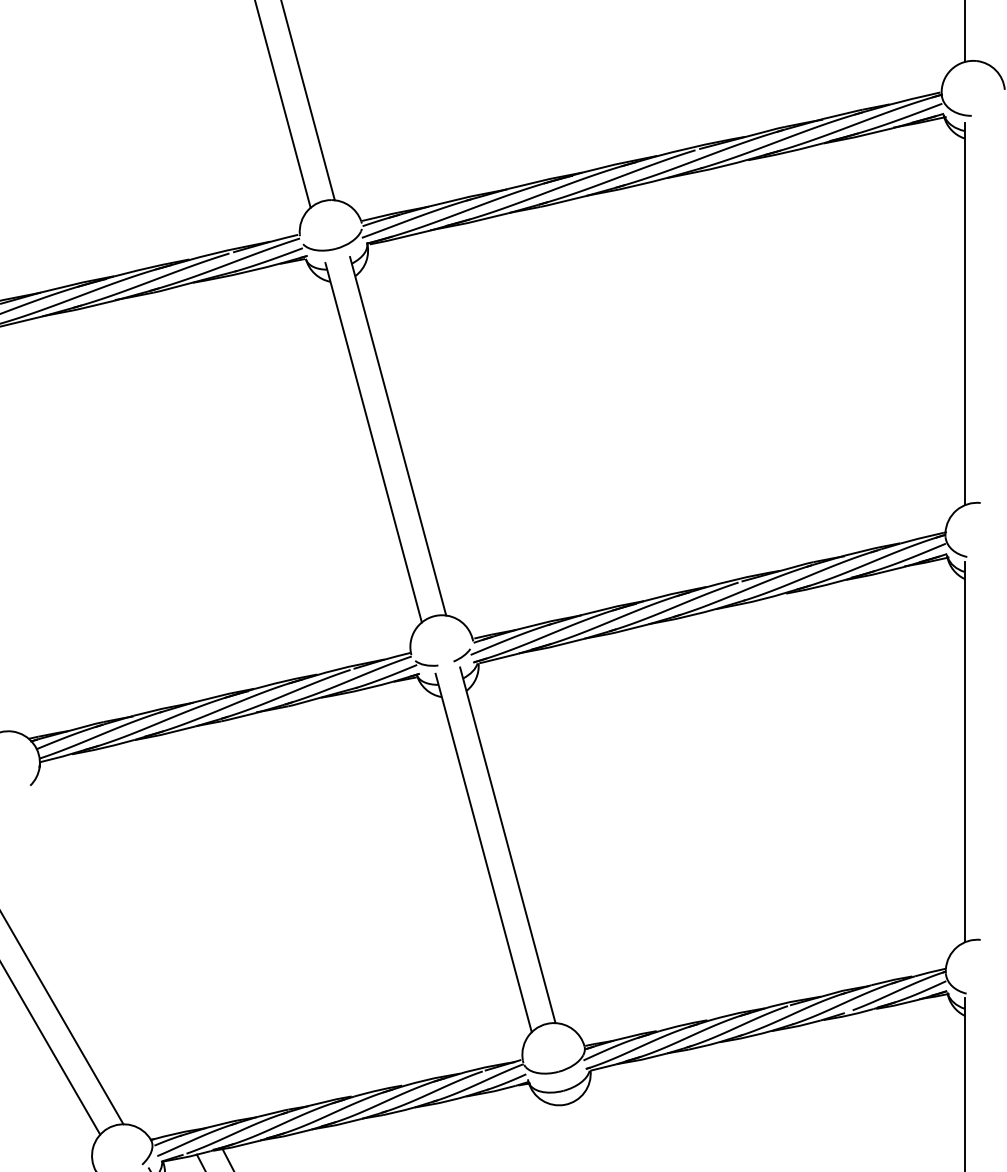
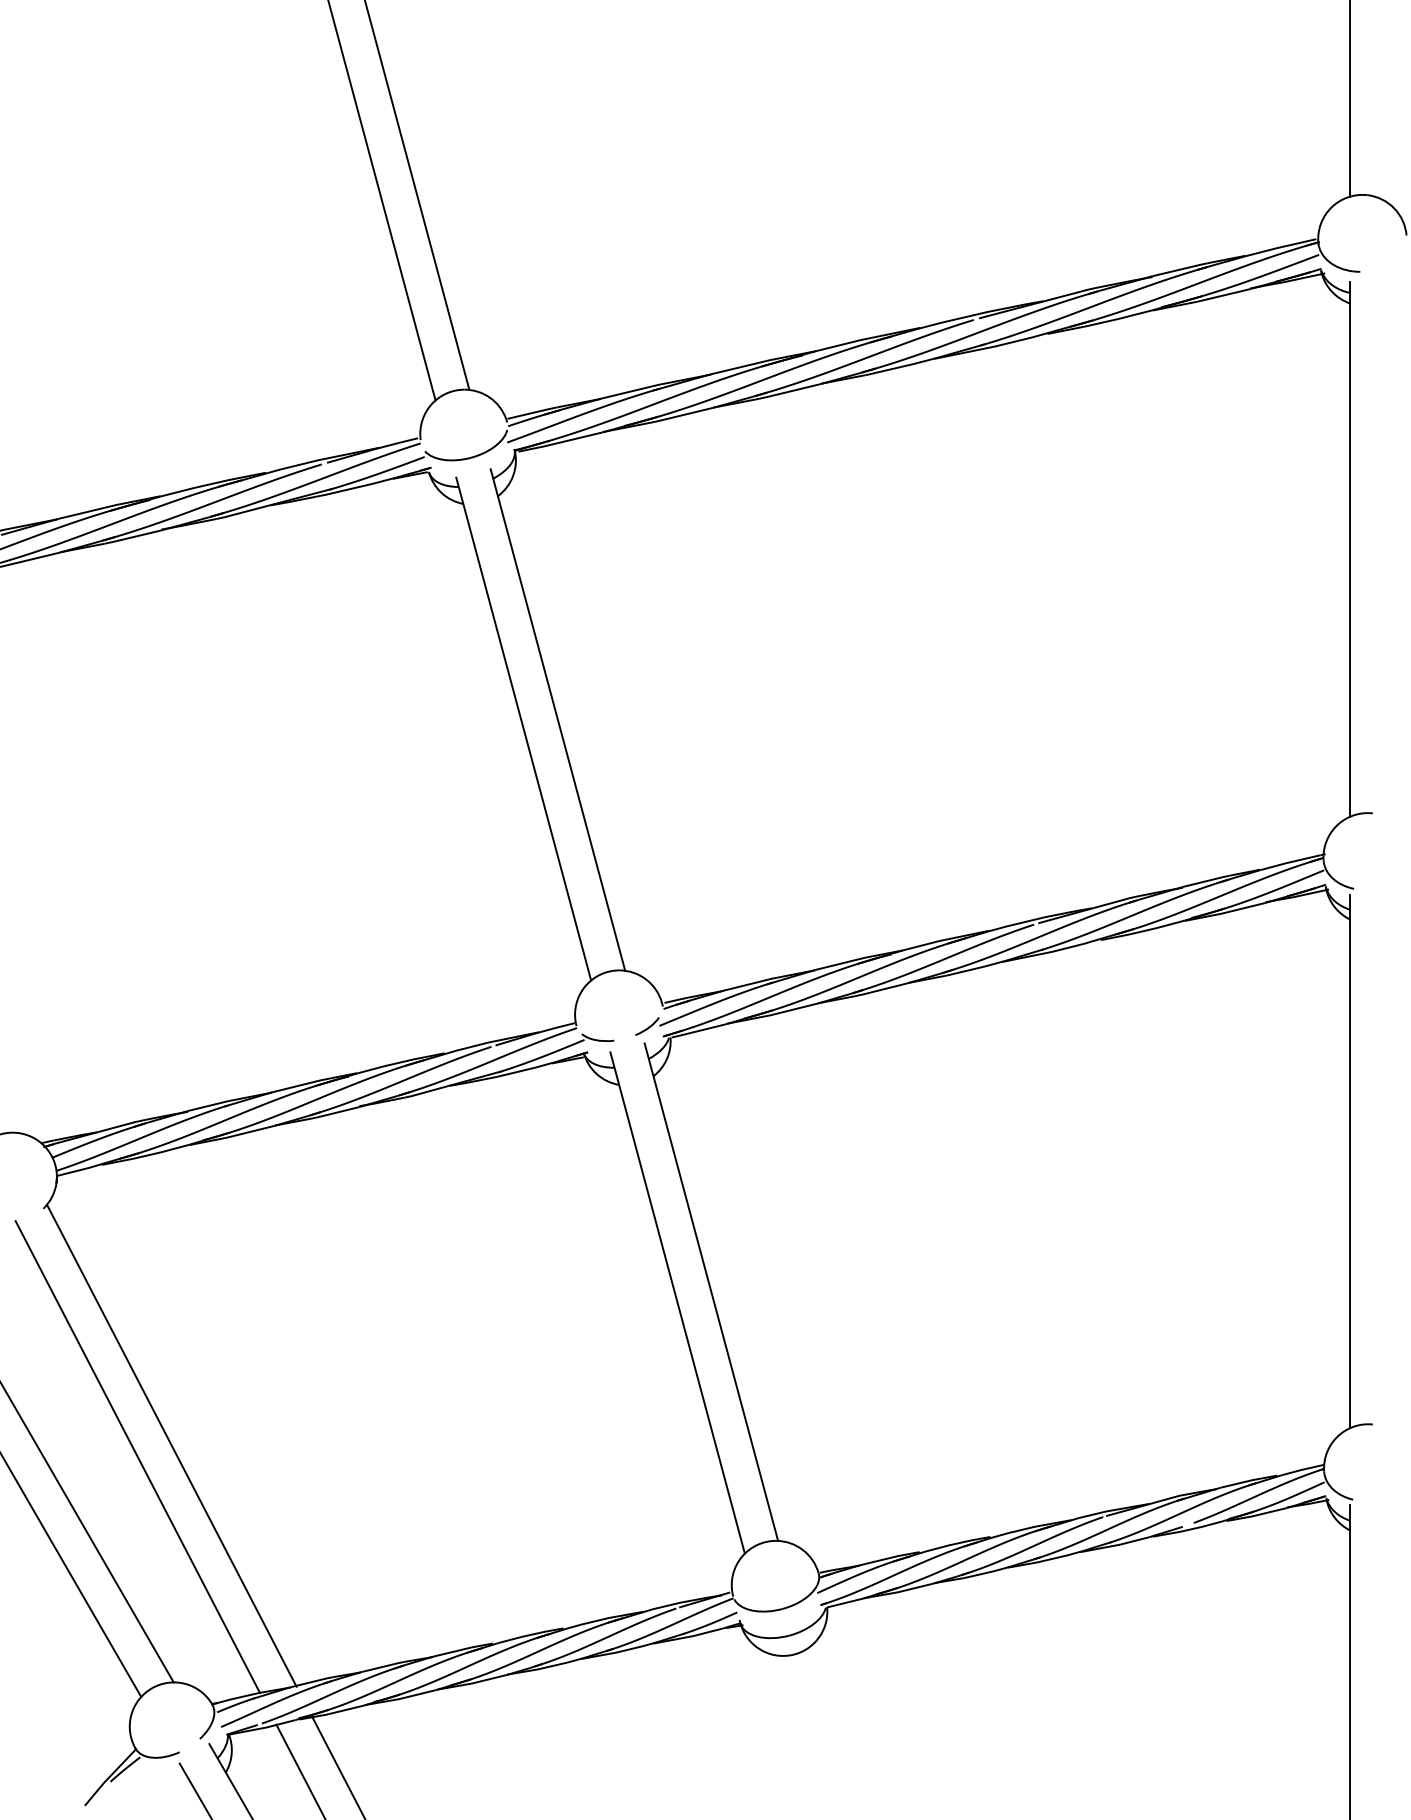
line: (121, 954) -> (171, 1445), added
line: (97, 962) -> (137, 1456), added

